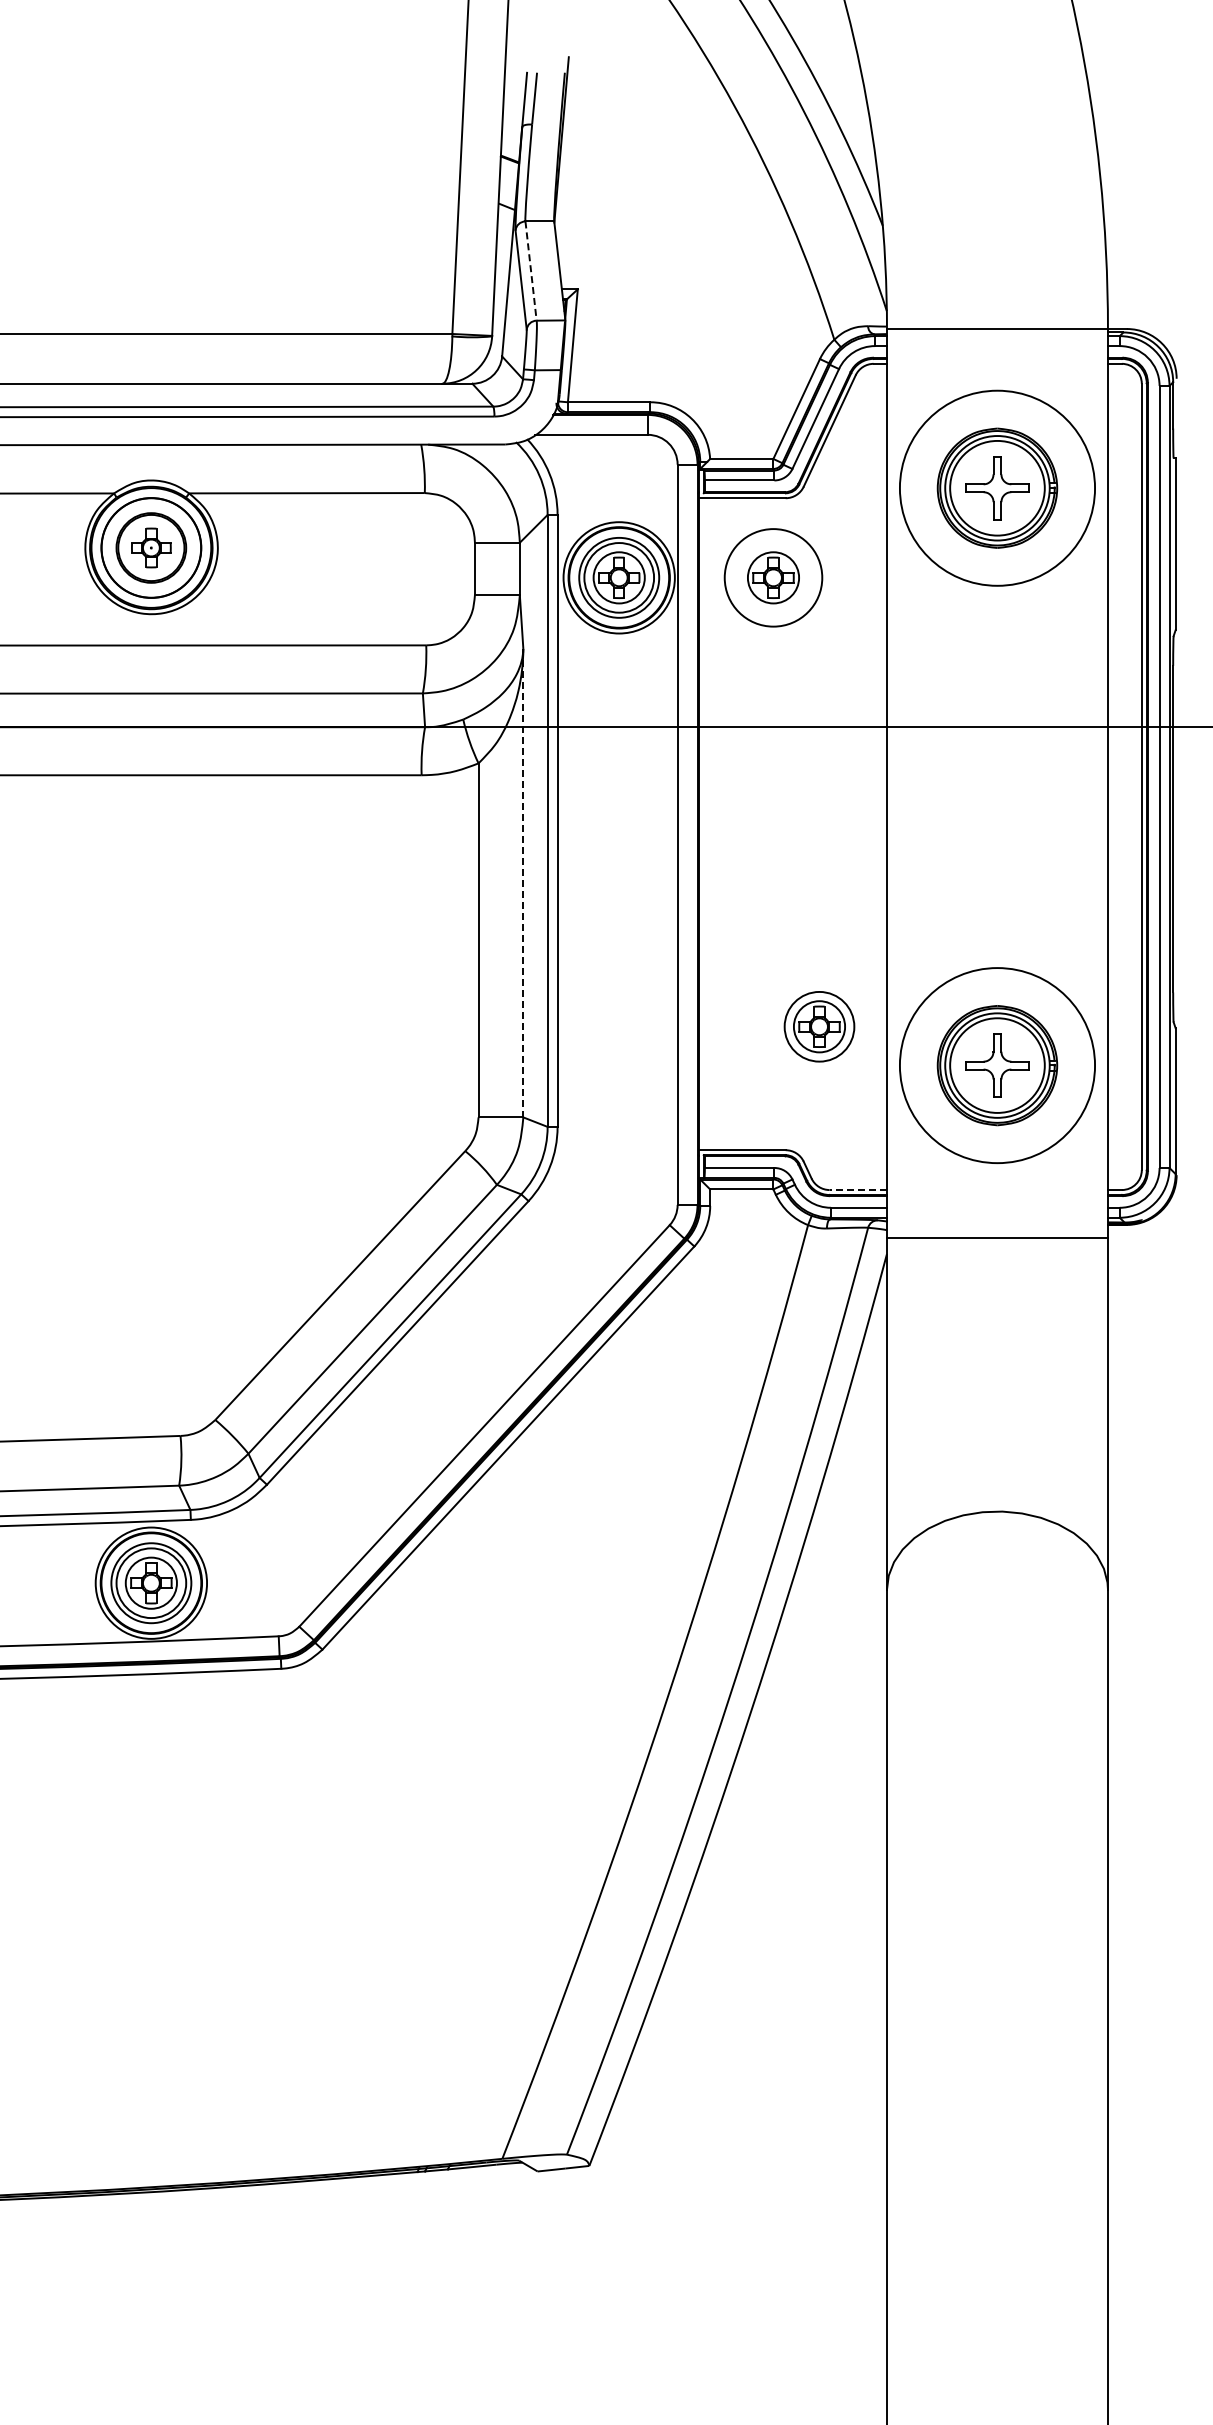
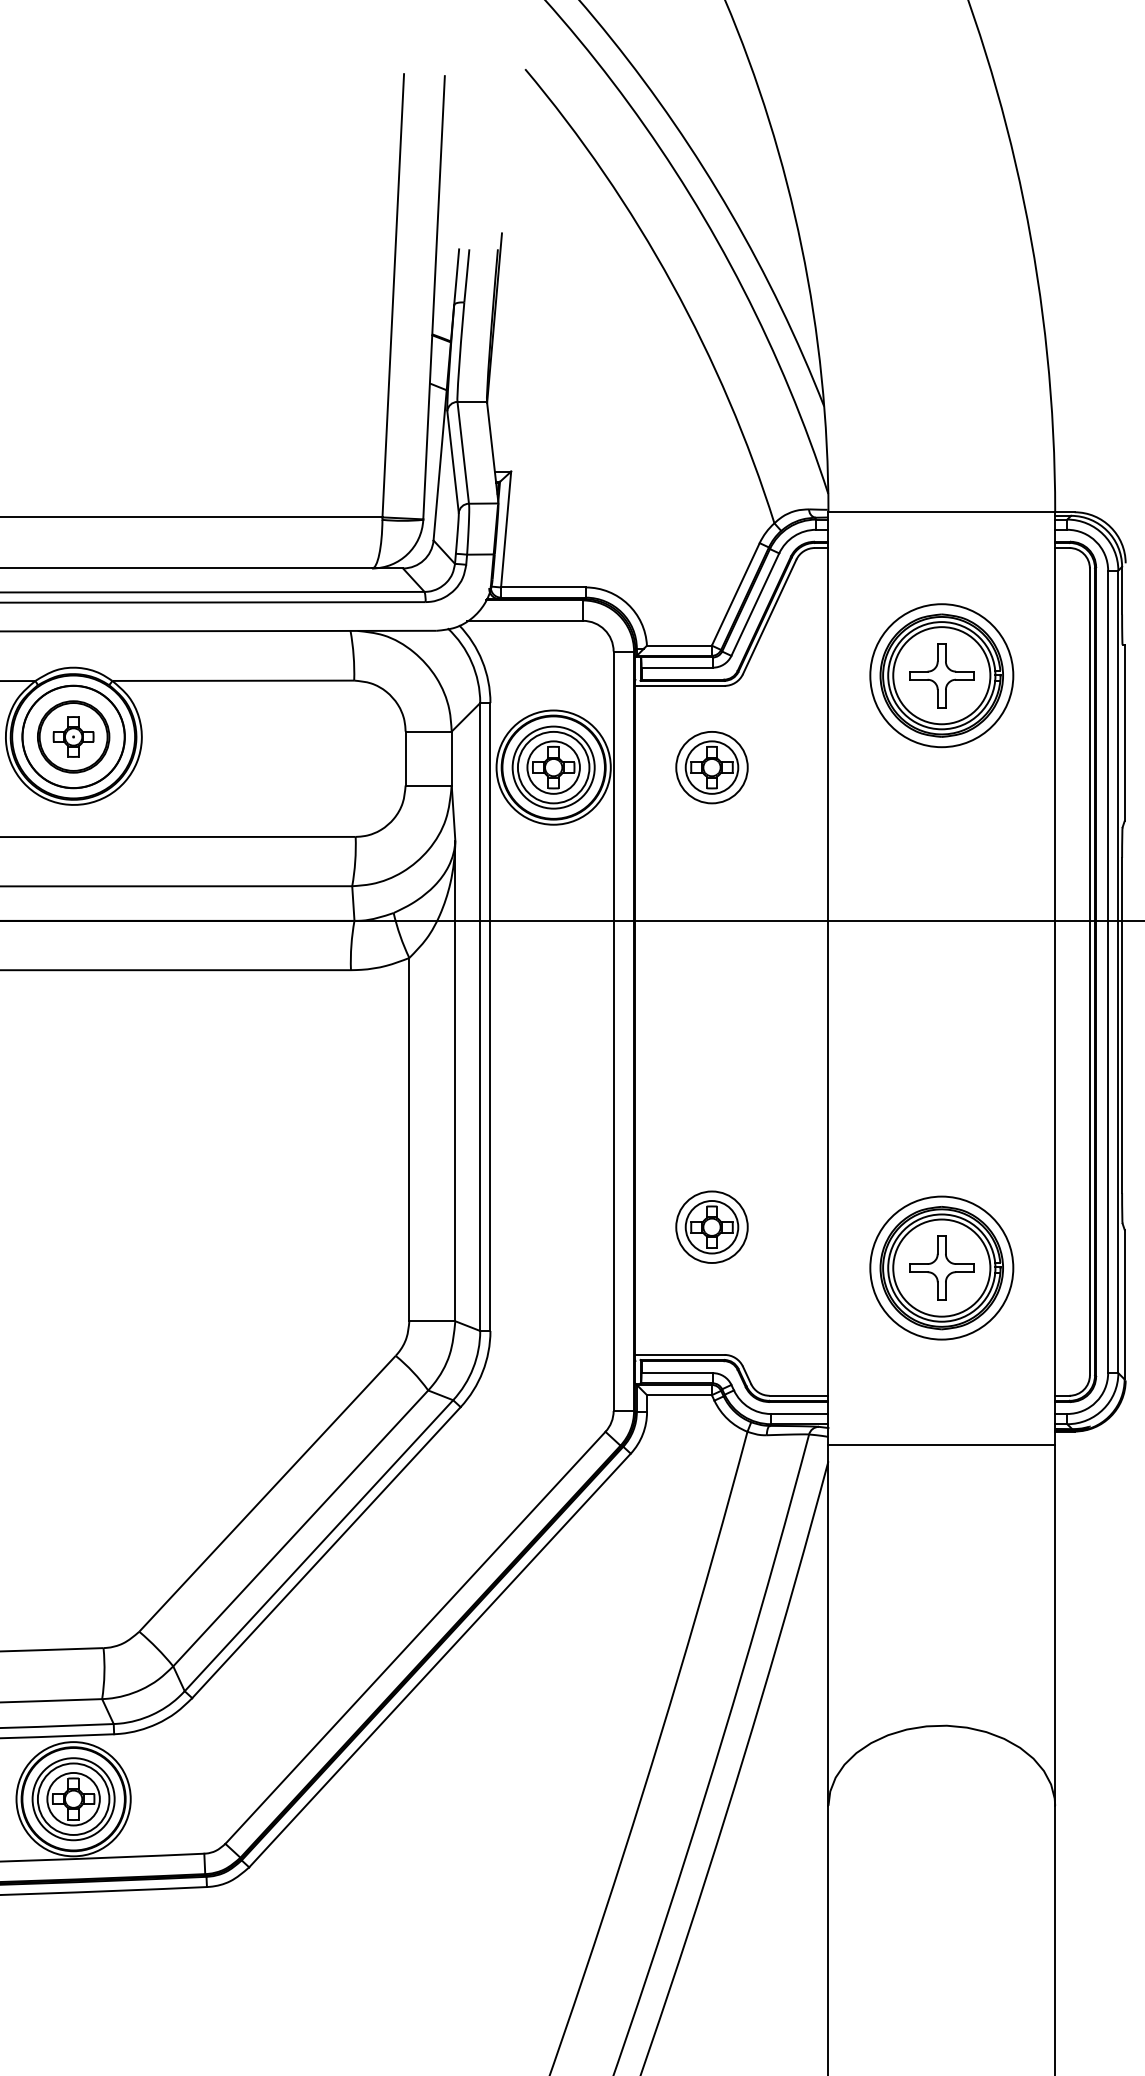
line: (531, 271) -> (463, 453), dashed -> solid
circle: (997, 487) -> (941, 674), size x0.71
circle: (773, 577) -> (711, 767), size x0.71
line: (523, 883) -> (455, 1081), dashed -> solid
part: (819, 1026) -> (711, 1226), moved
circle: (997, 1065) -> (941, 1267), size x0.71
line: (858, 1190) -> (799, 1396), dashed -> solid

